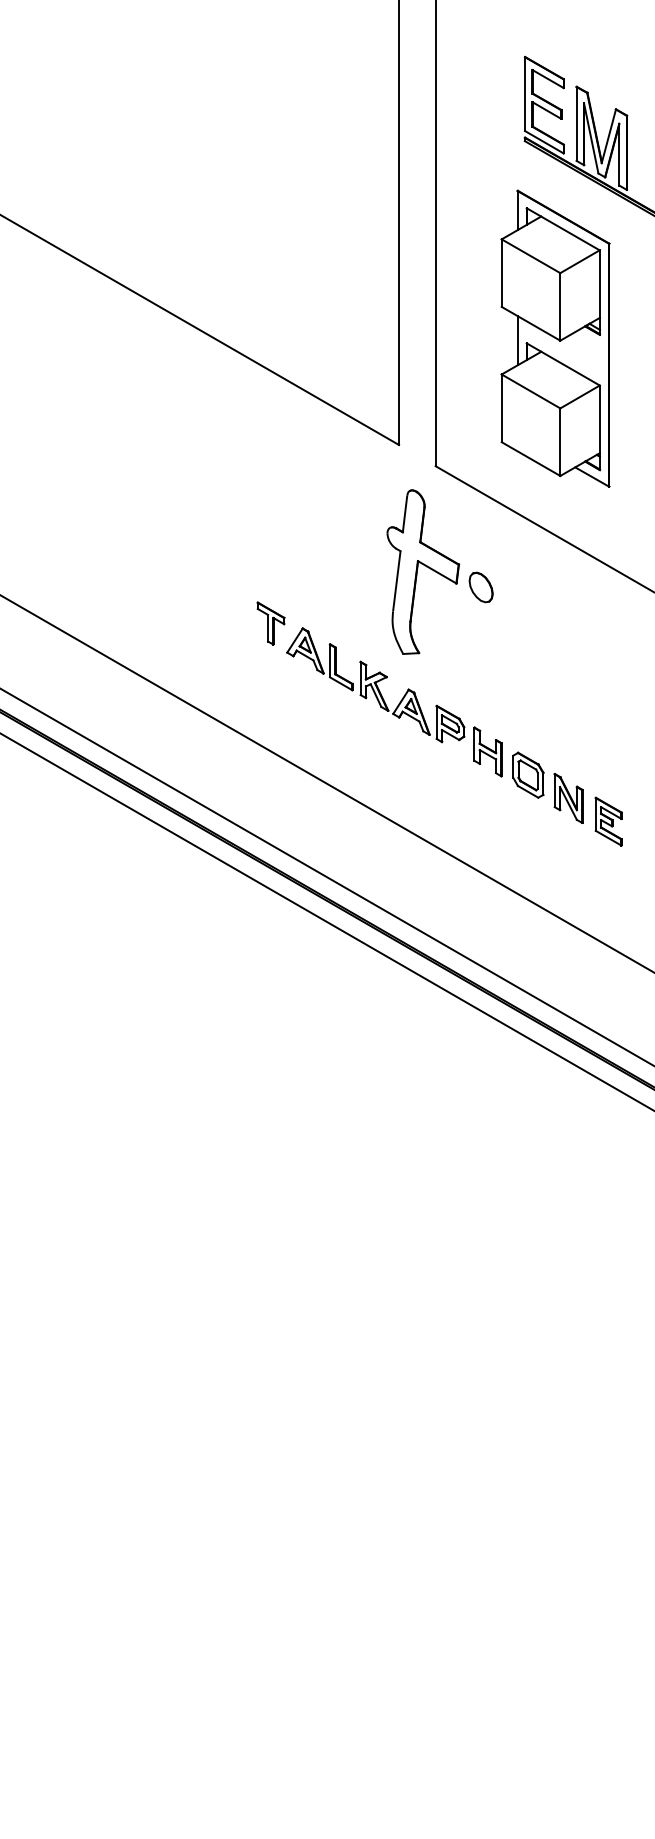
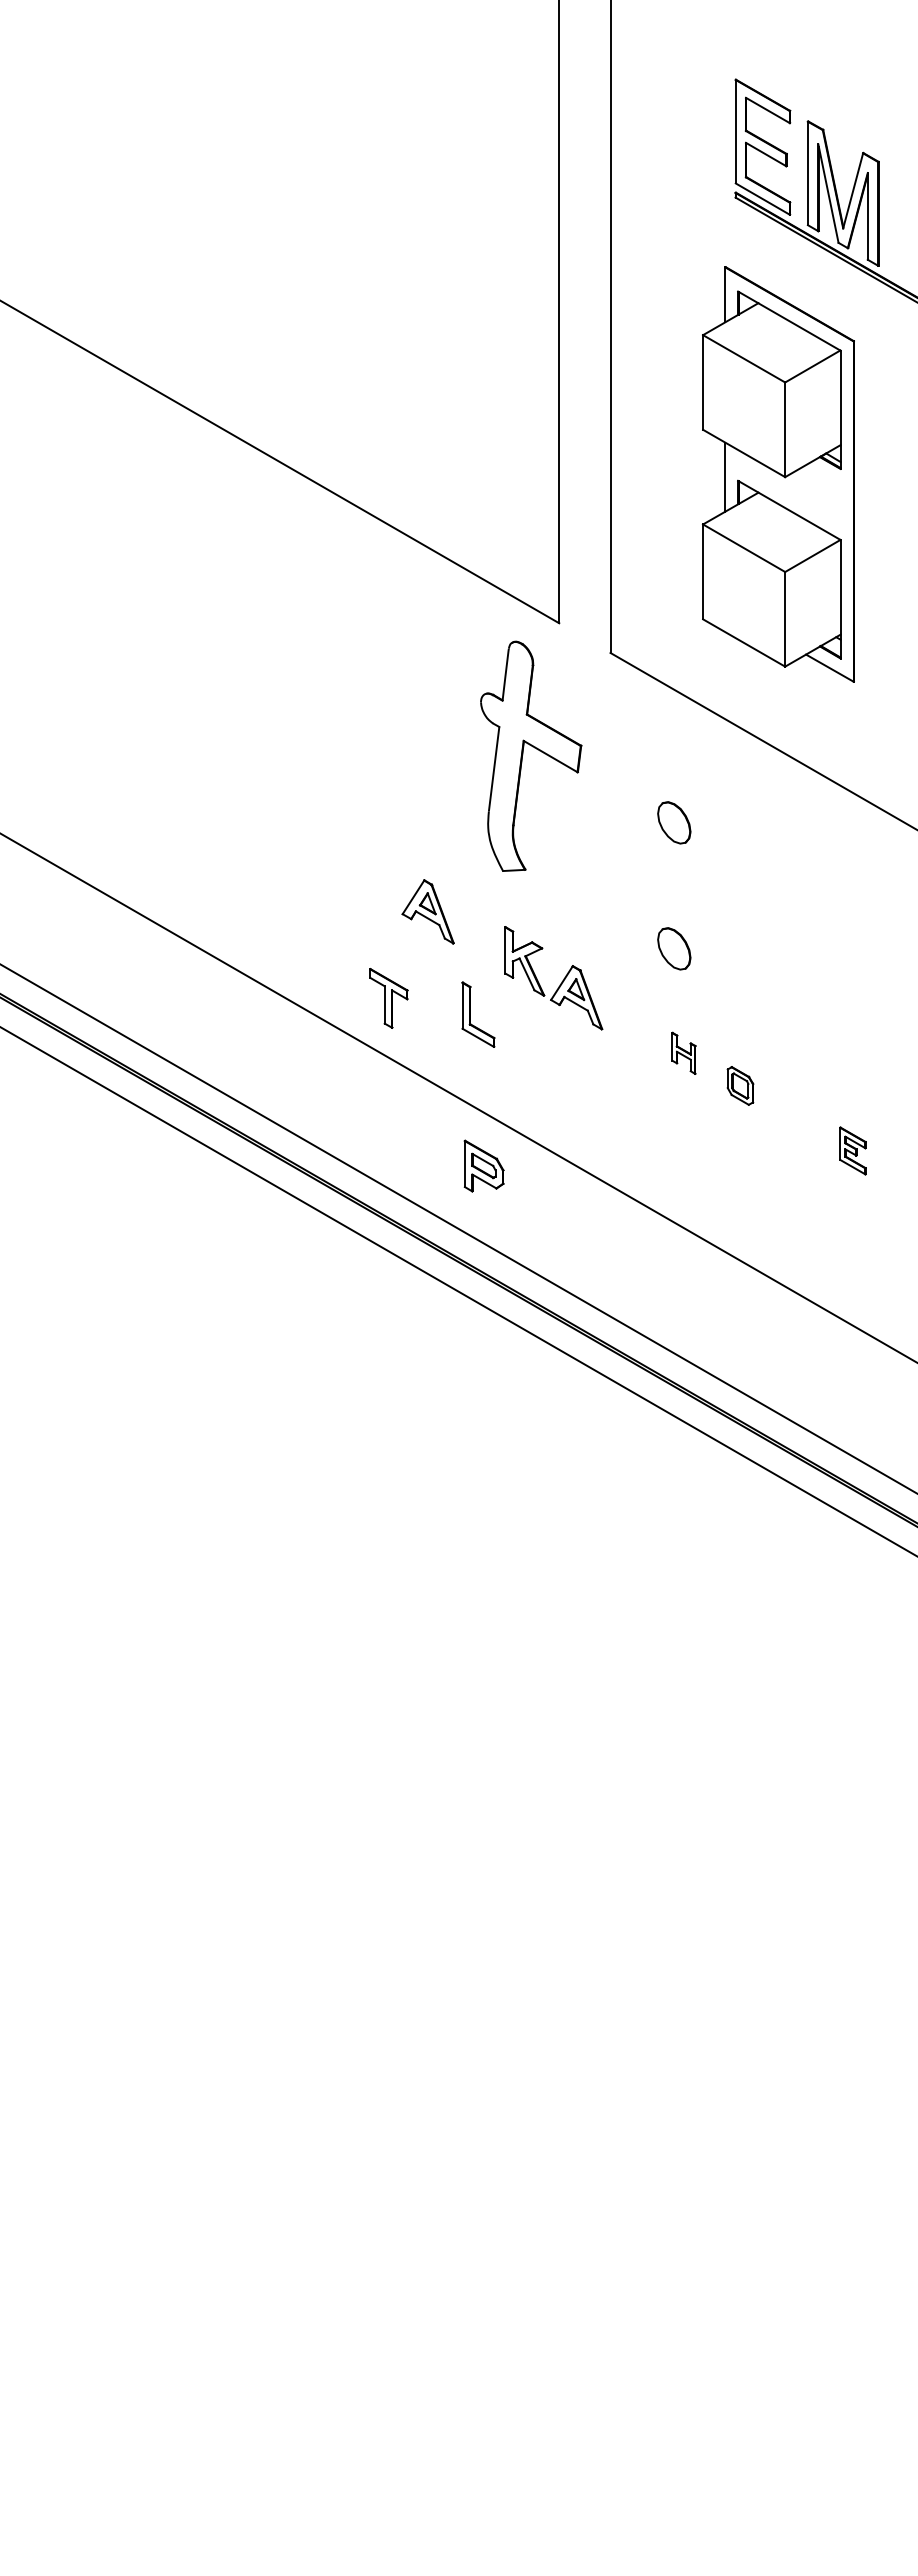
part: (425, 566) -> (534, 748), moved
part: (270, 623) -> (388, 998), moved
part: (335, 667) -> (470, 1014), moved
part: (481, 677) -> (674, 948), added
part: (449, 723) -> (483, 1165), moved
part: (487, 752) -> (683, 1053), size x0.6
part: (528, 774) -> (740, 1085), size x0.6
part: (568, 798) -> (796, 1118), removed
part: (608, 821) -> (852, 1150), size x0.7

